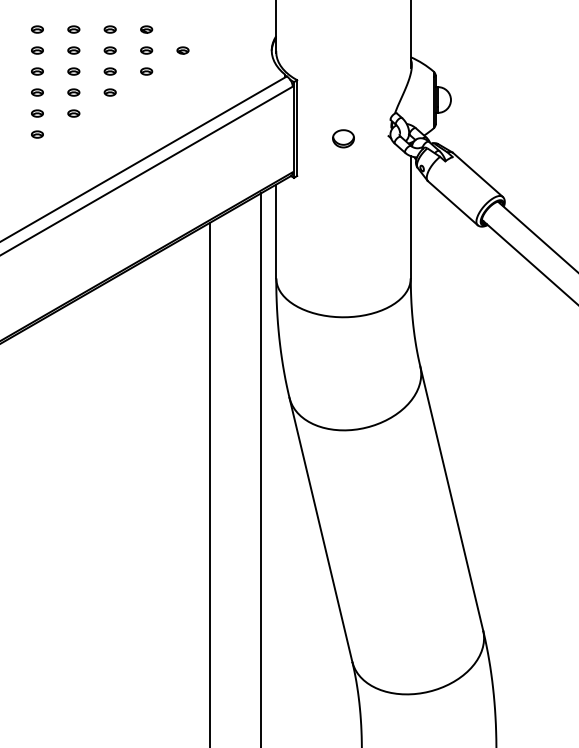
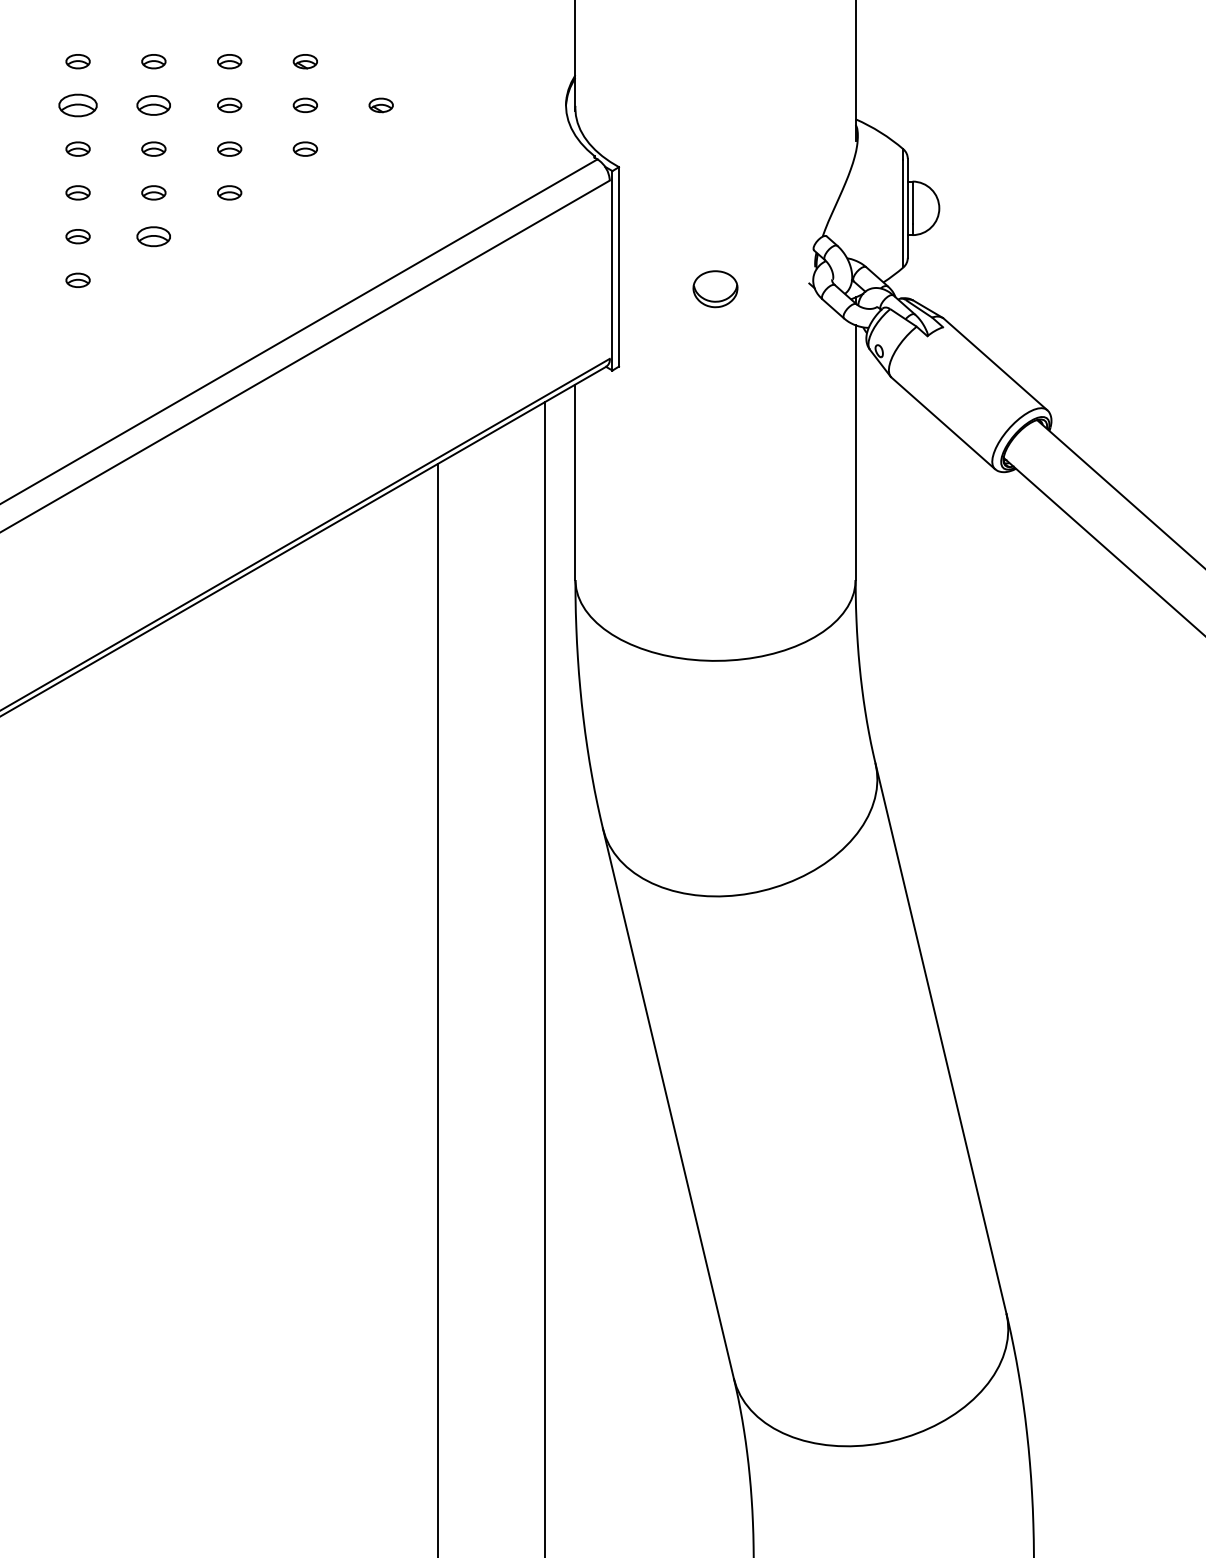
part: (37, 50) -> (78, 105), size x1.6
part: (73, 50) -> (153, 105), size x1.4
part: (73, 113) -> (153, 236), size x1.4

